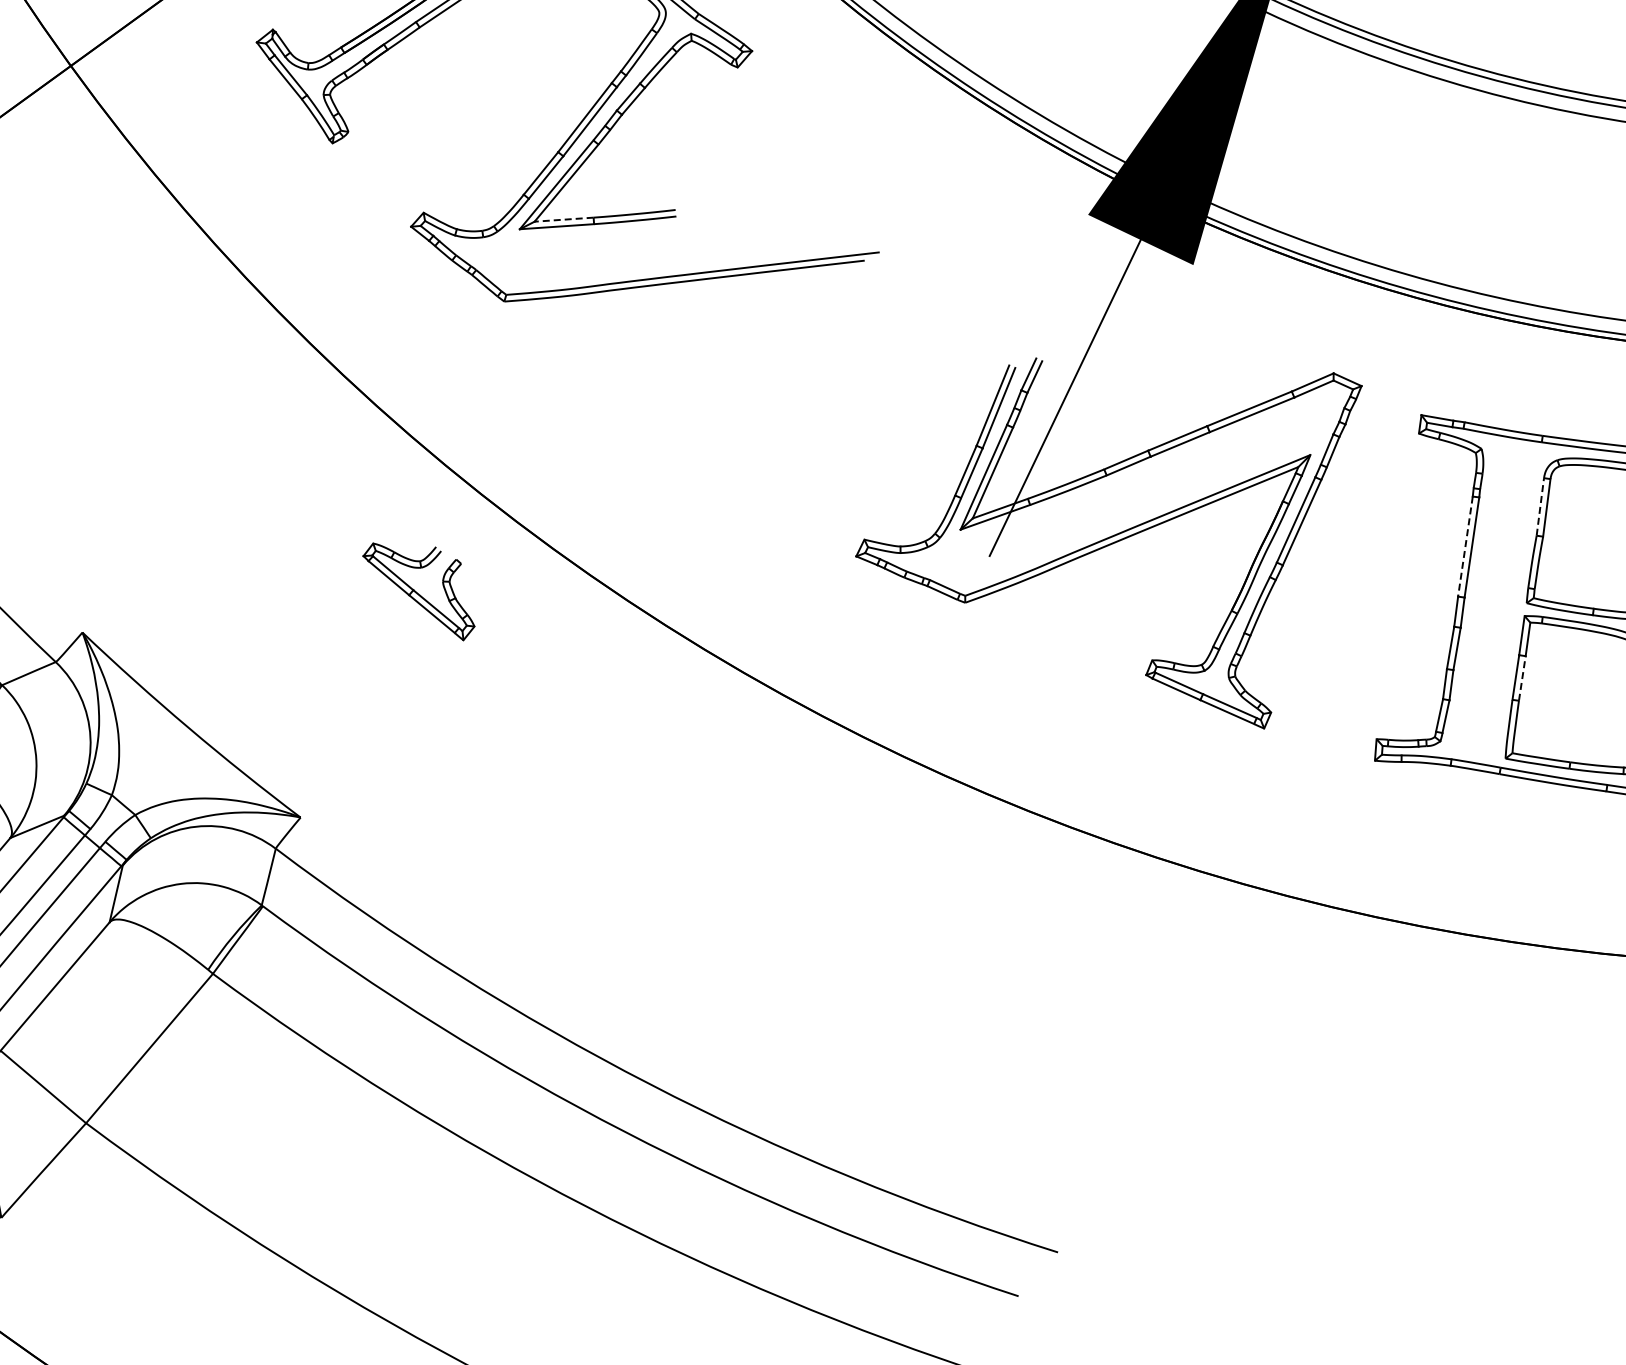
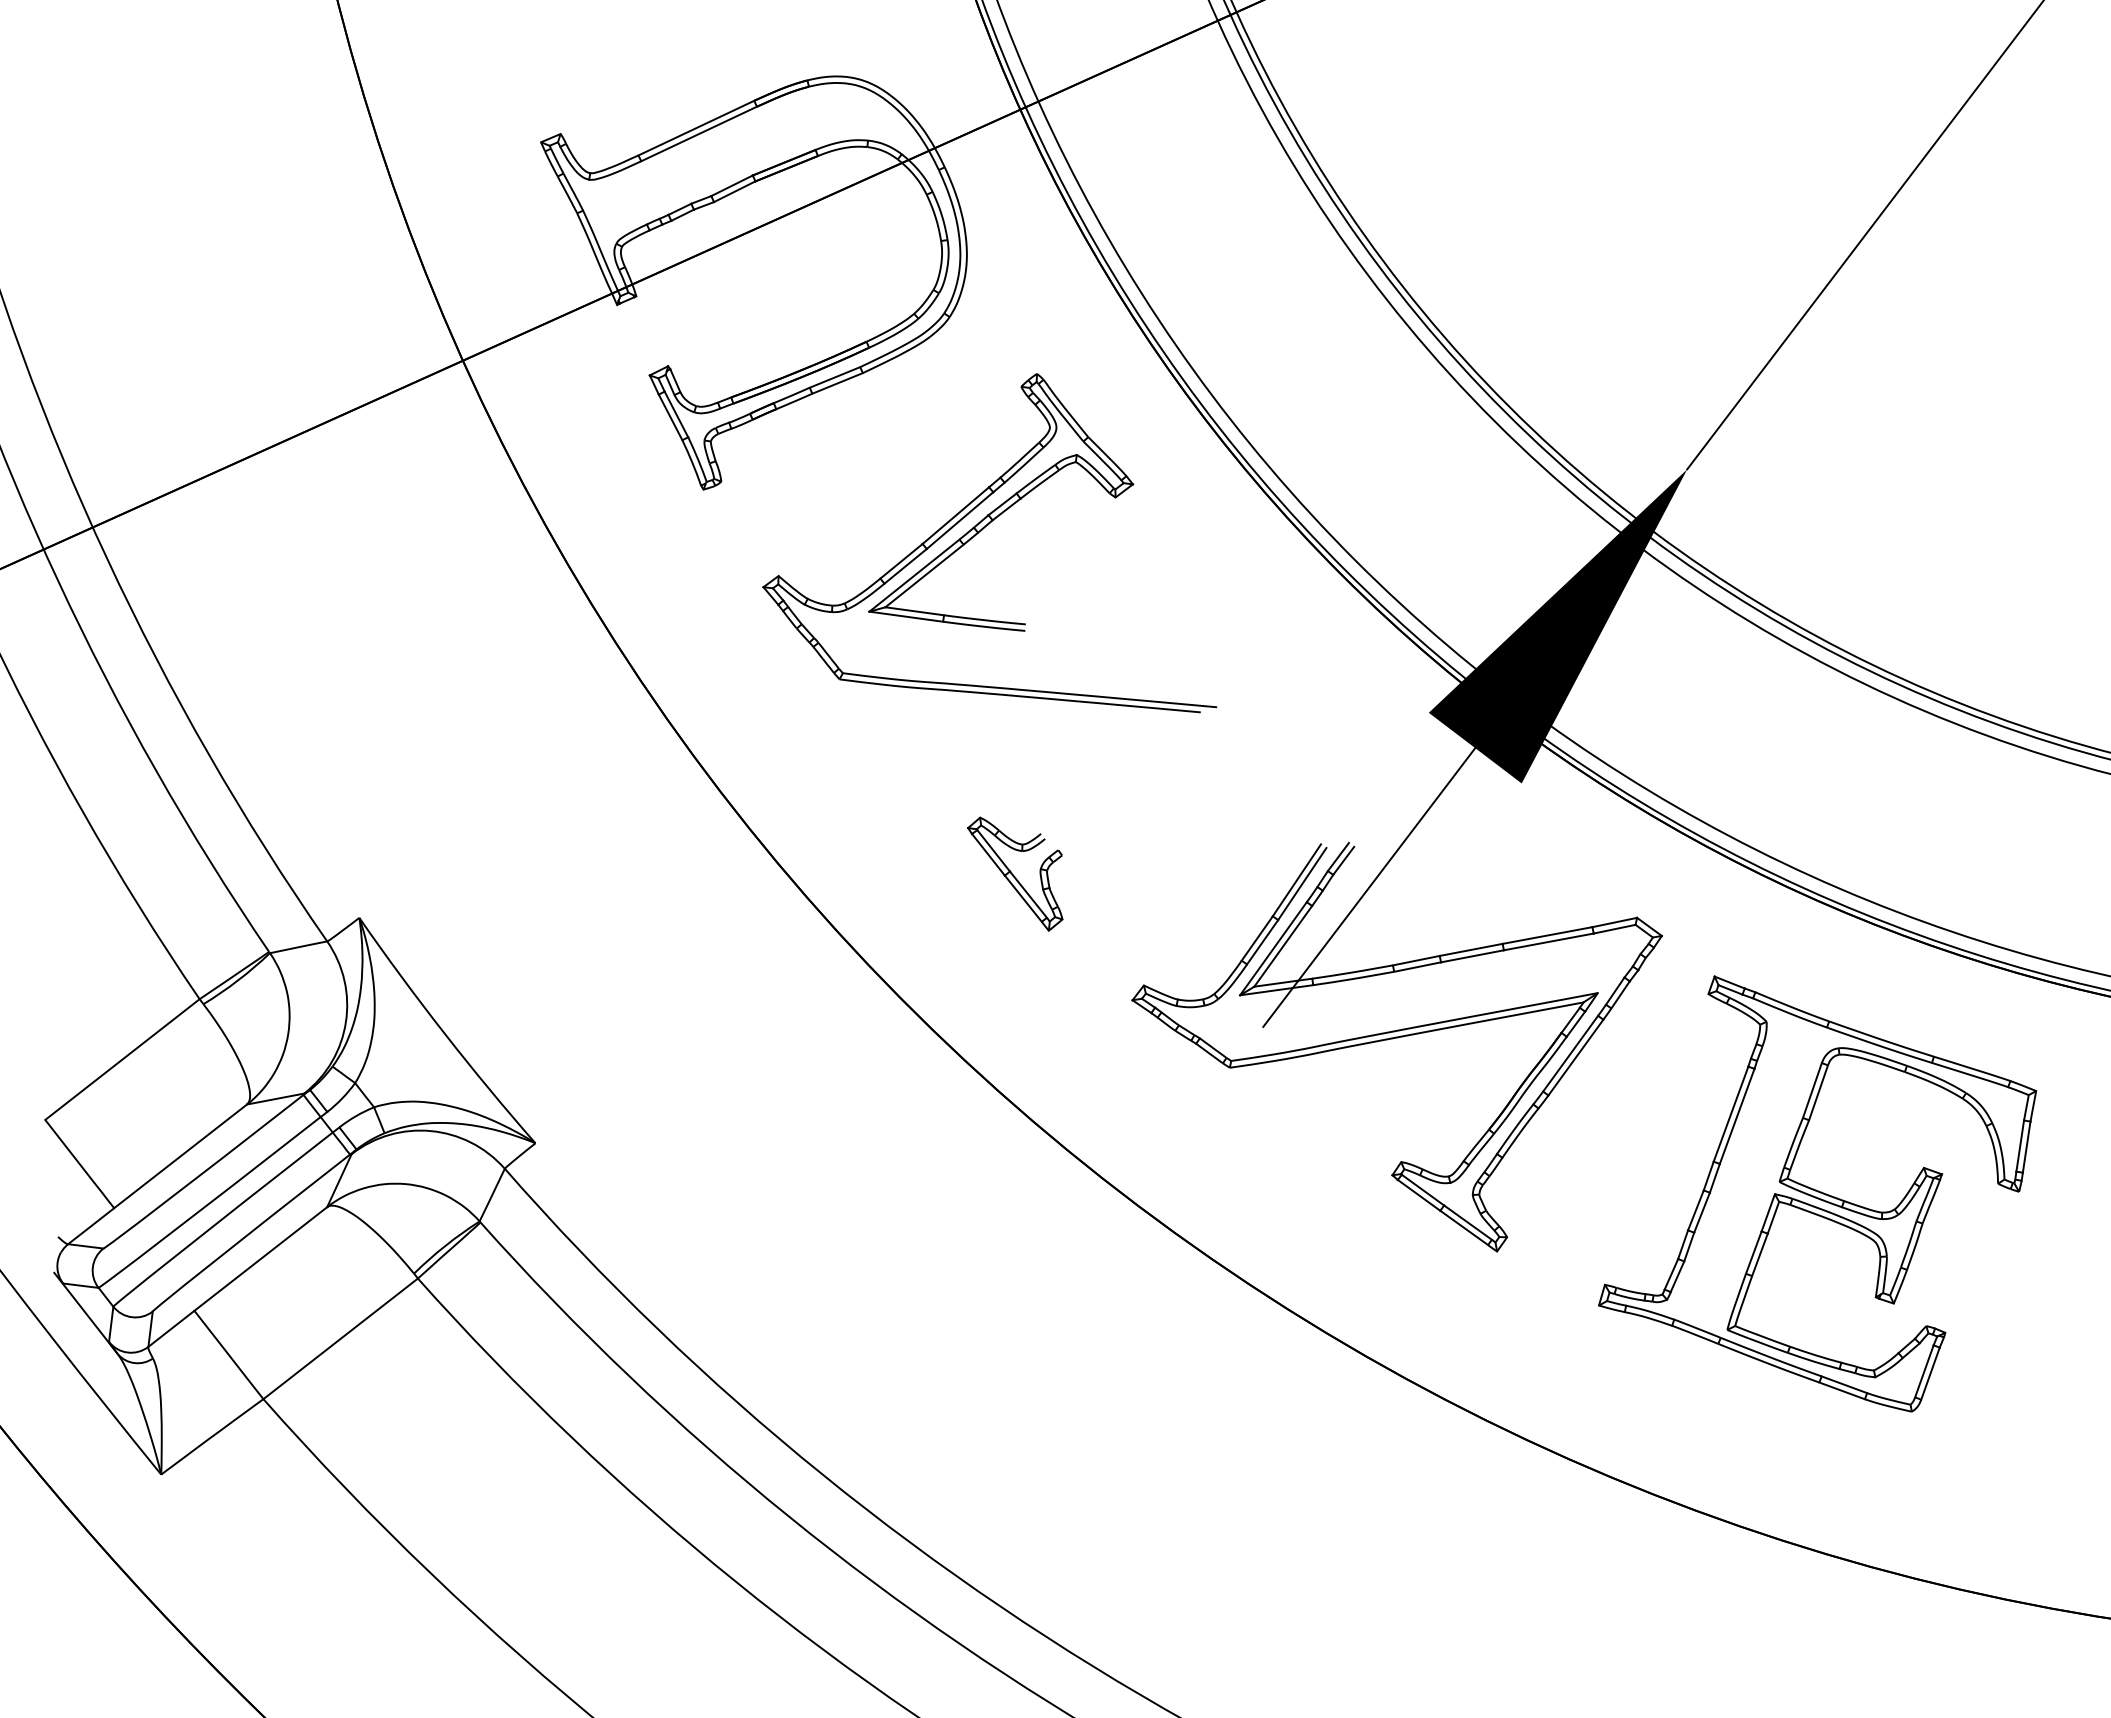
line: (563, 219) -> (914, 611), dashed -> solid
line: (1540, 506) -> (1812, 1090), dashed -> solid
line: (1465, 546) -> (1731, 1114), dashed -> solid
part: (419, 591) -> (1015, 873), moved
line: (1521, 678) -> (1759, 1254), dashed -> solid

